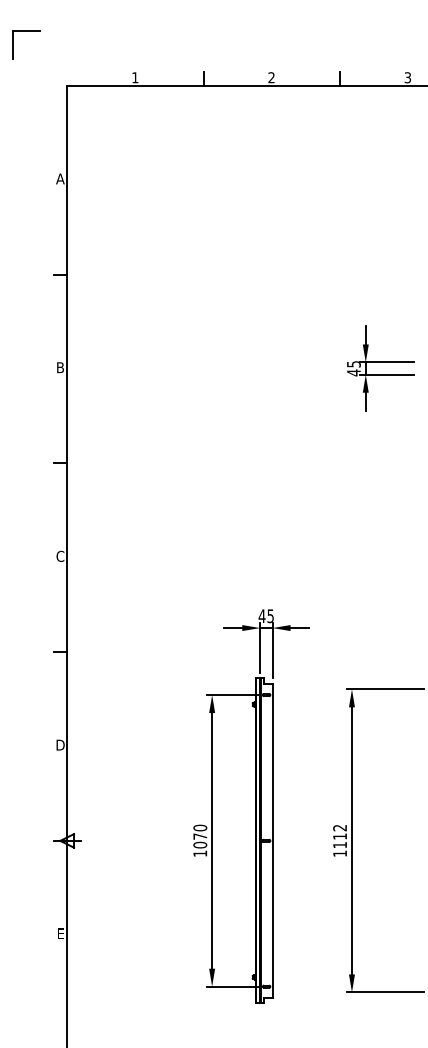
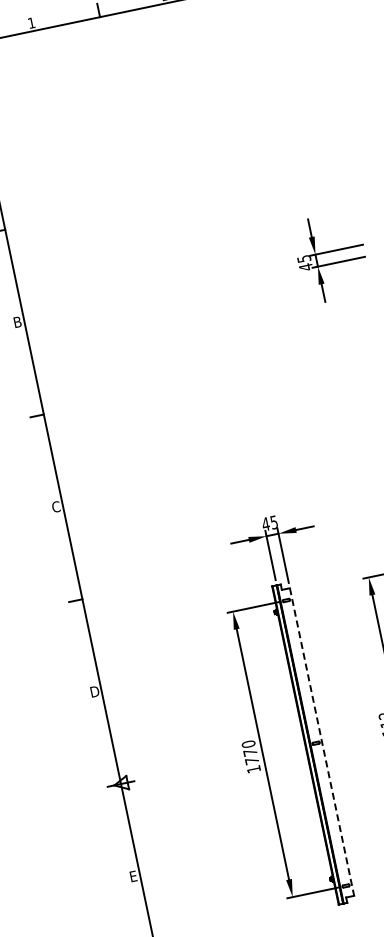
line: (272, 841) -> (322, 742), solid -> dashed
text: (200, 844) -> (252, 760), 1070 -> 1770

